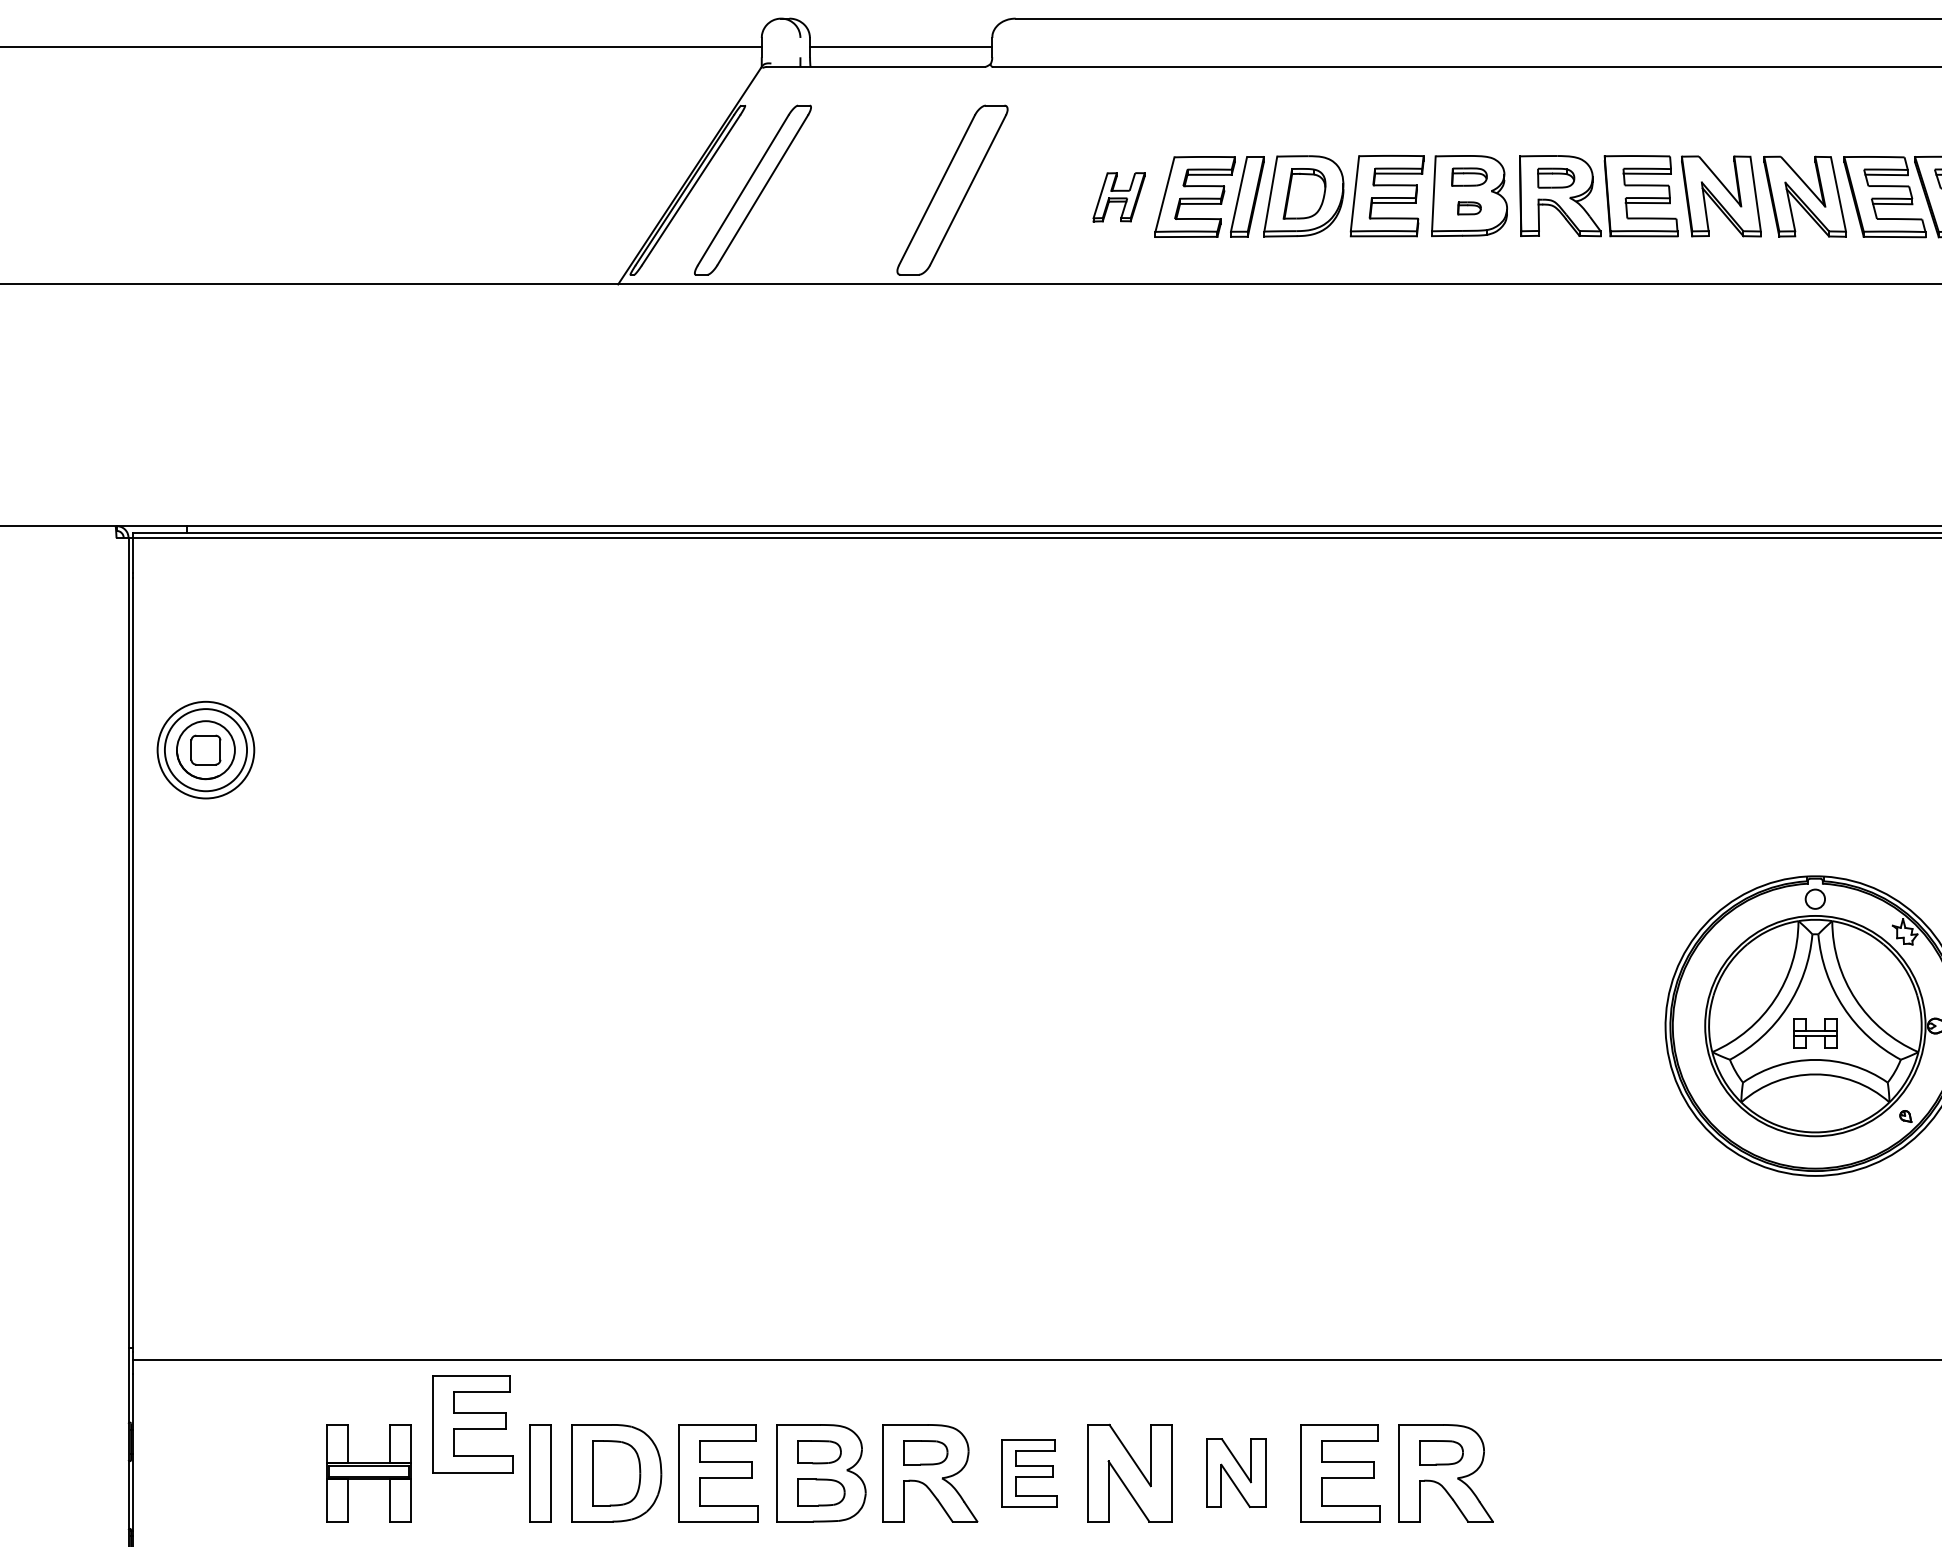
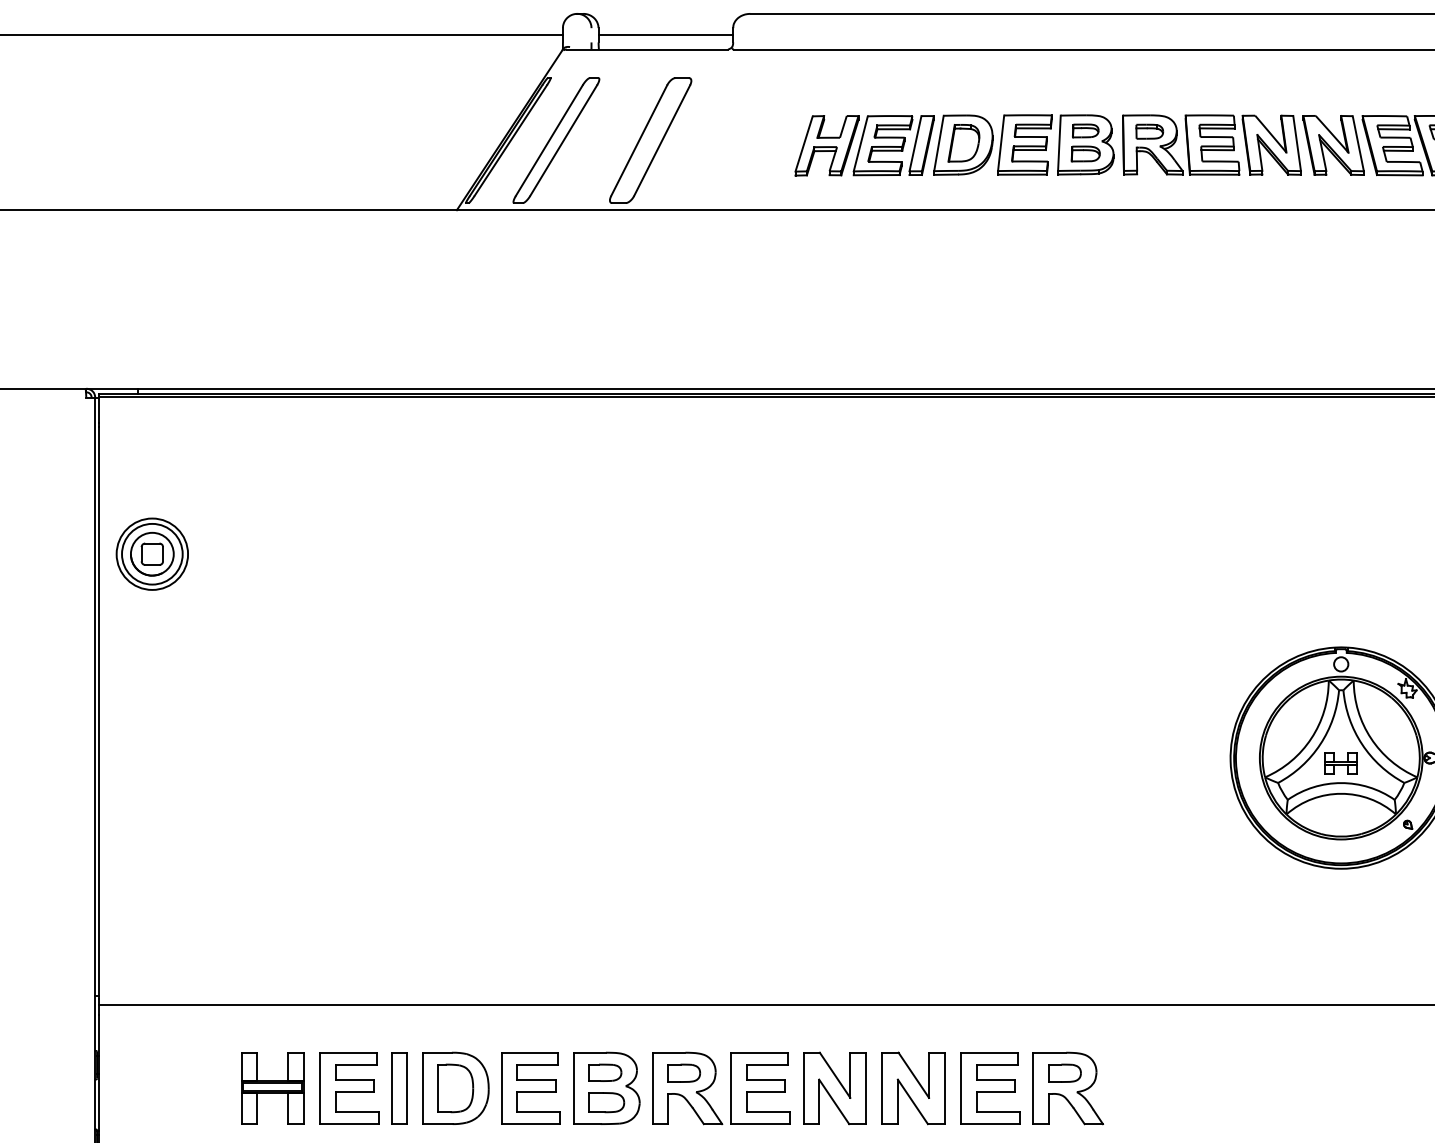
part: (952, 189) -> (650, 140), moved
part: (1118, 197) -> (826, 146), size x1.67
part: (1469, 208) -> (1085, 154), size x1.67
part: (472, 1424) -> (349, 1088), moved
part: (1235, 1472) -> (912, 1087), size x1.43
part: (1029, 1473) -> (760, 1088), size x1.43

